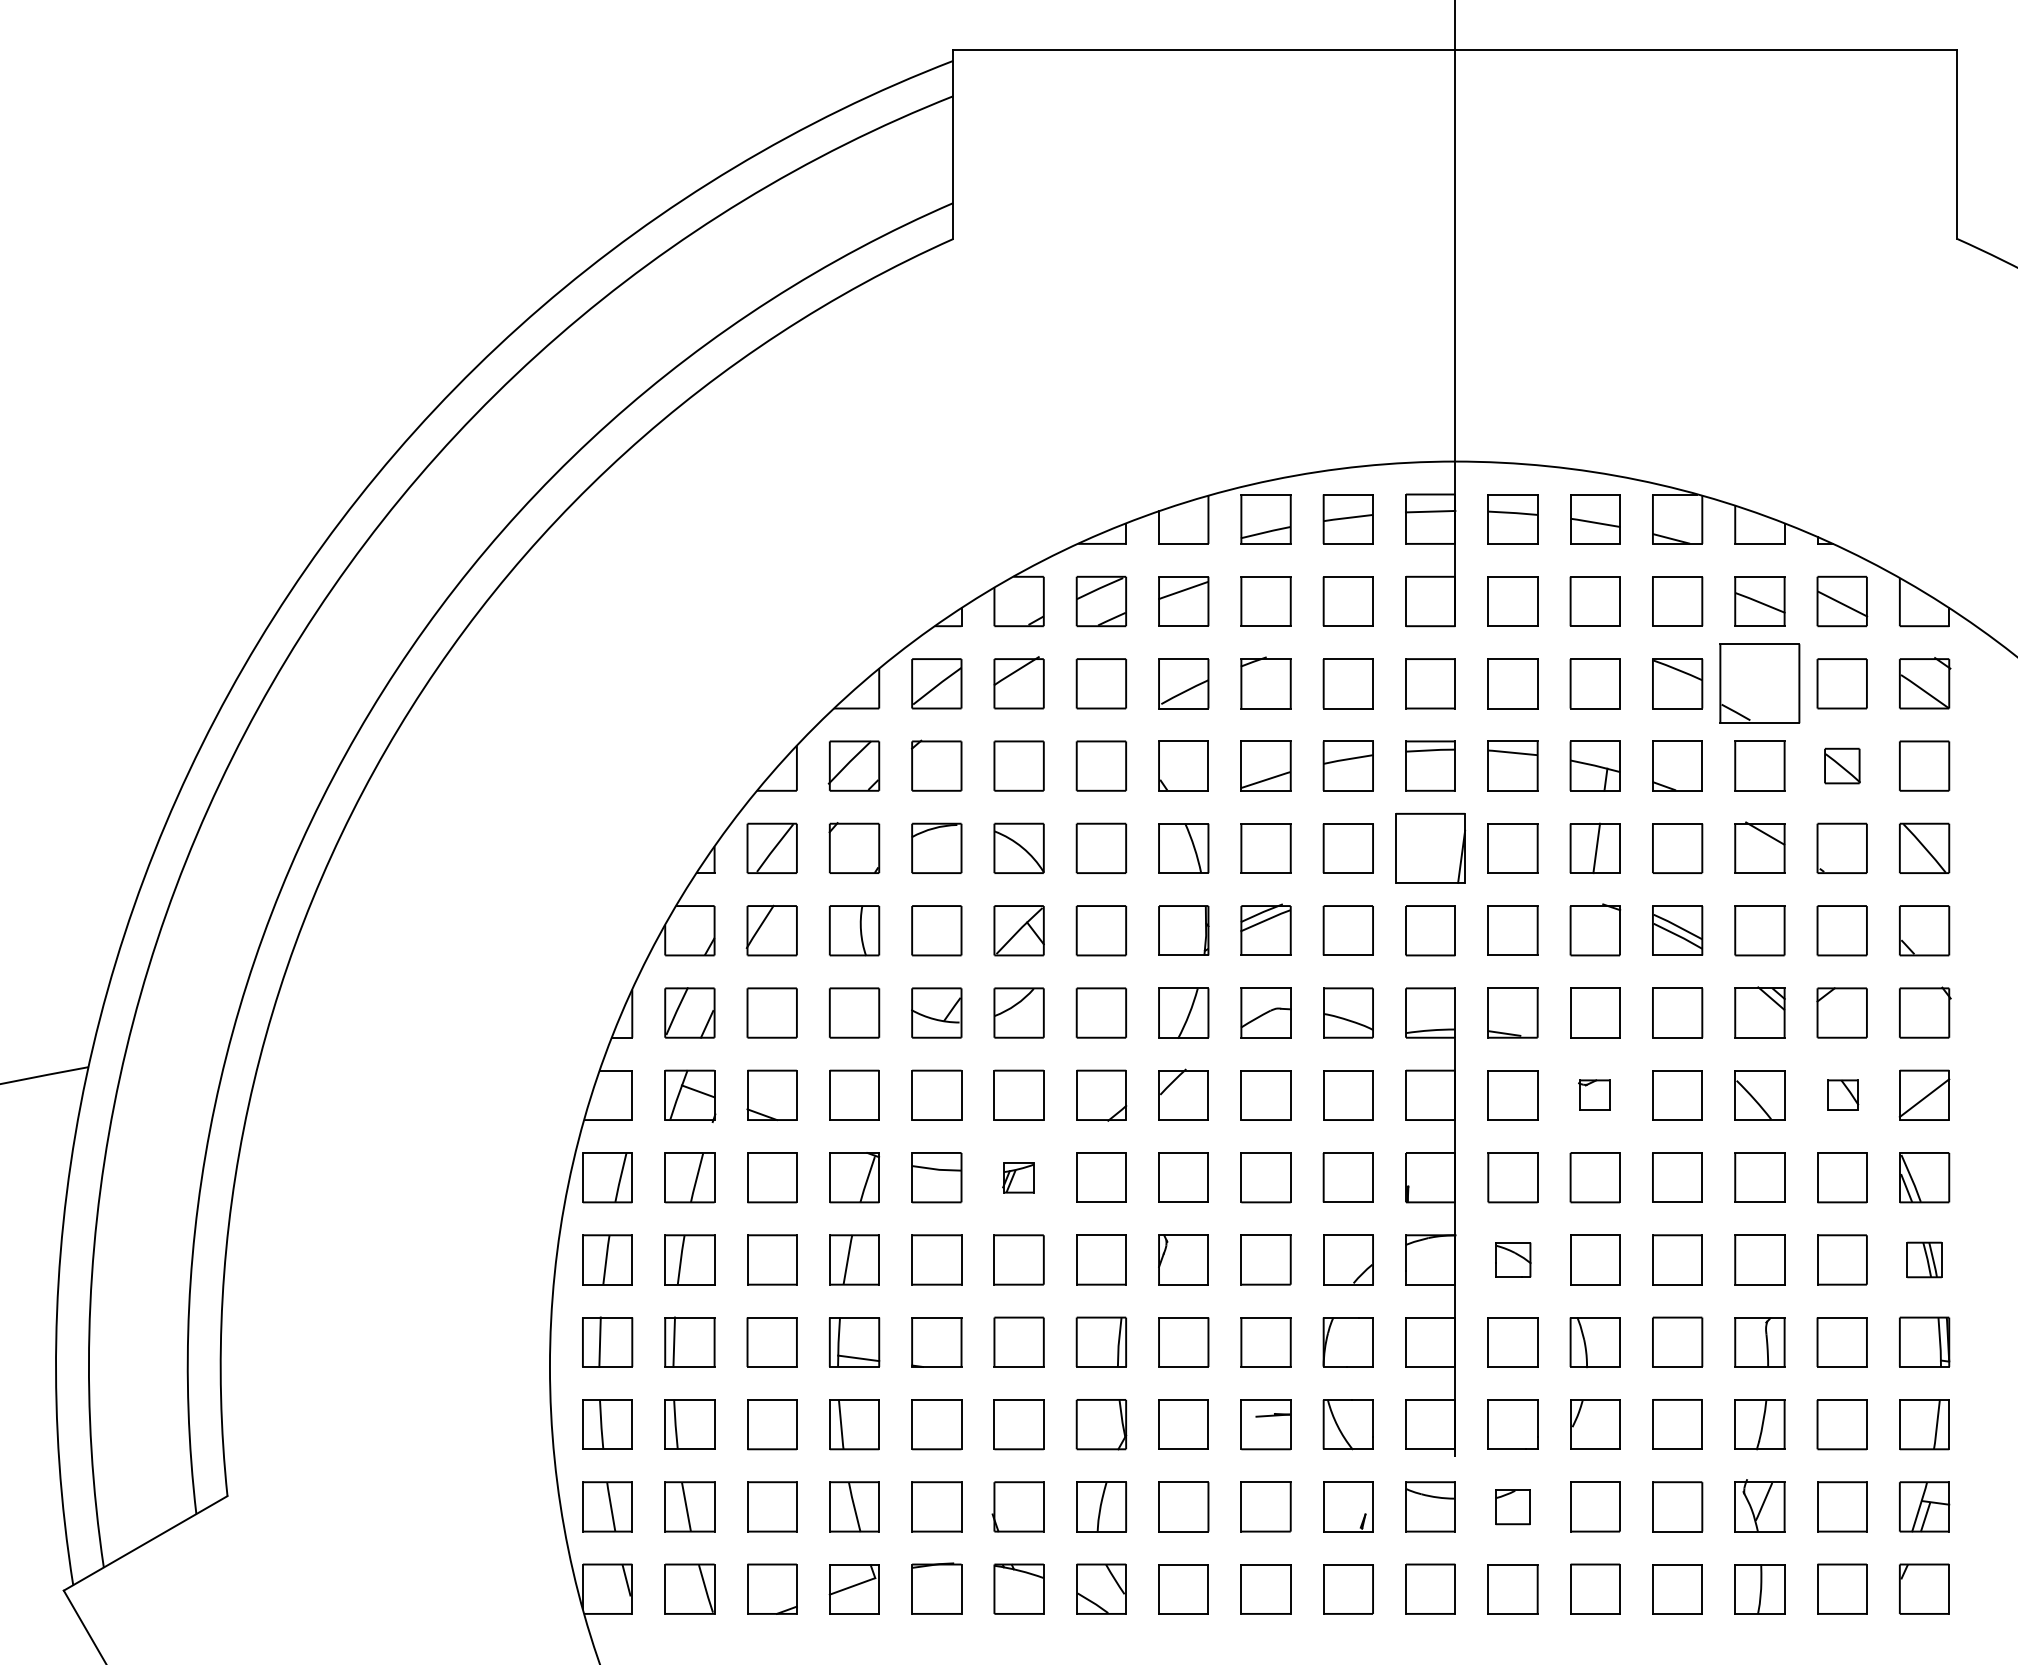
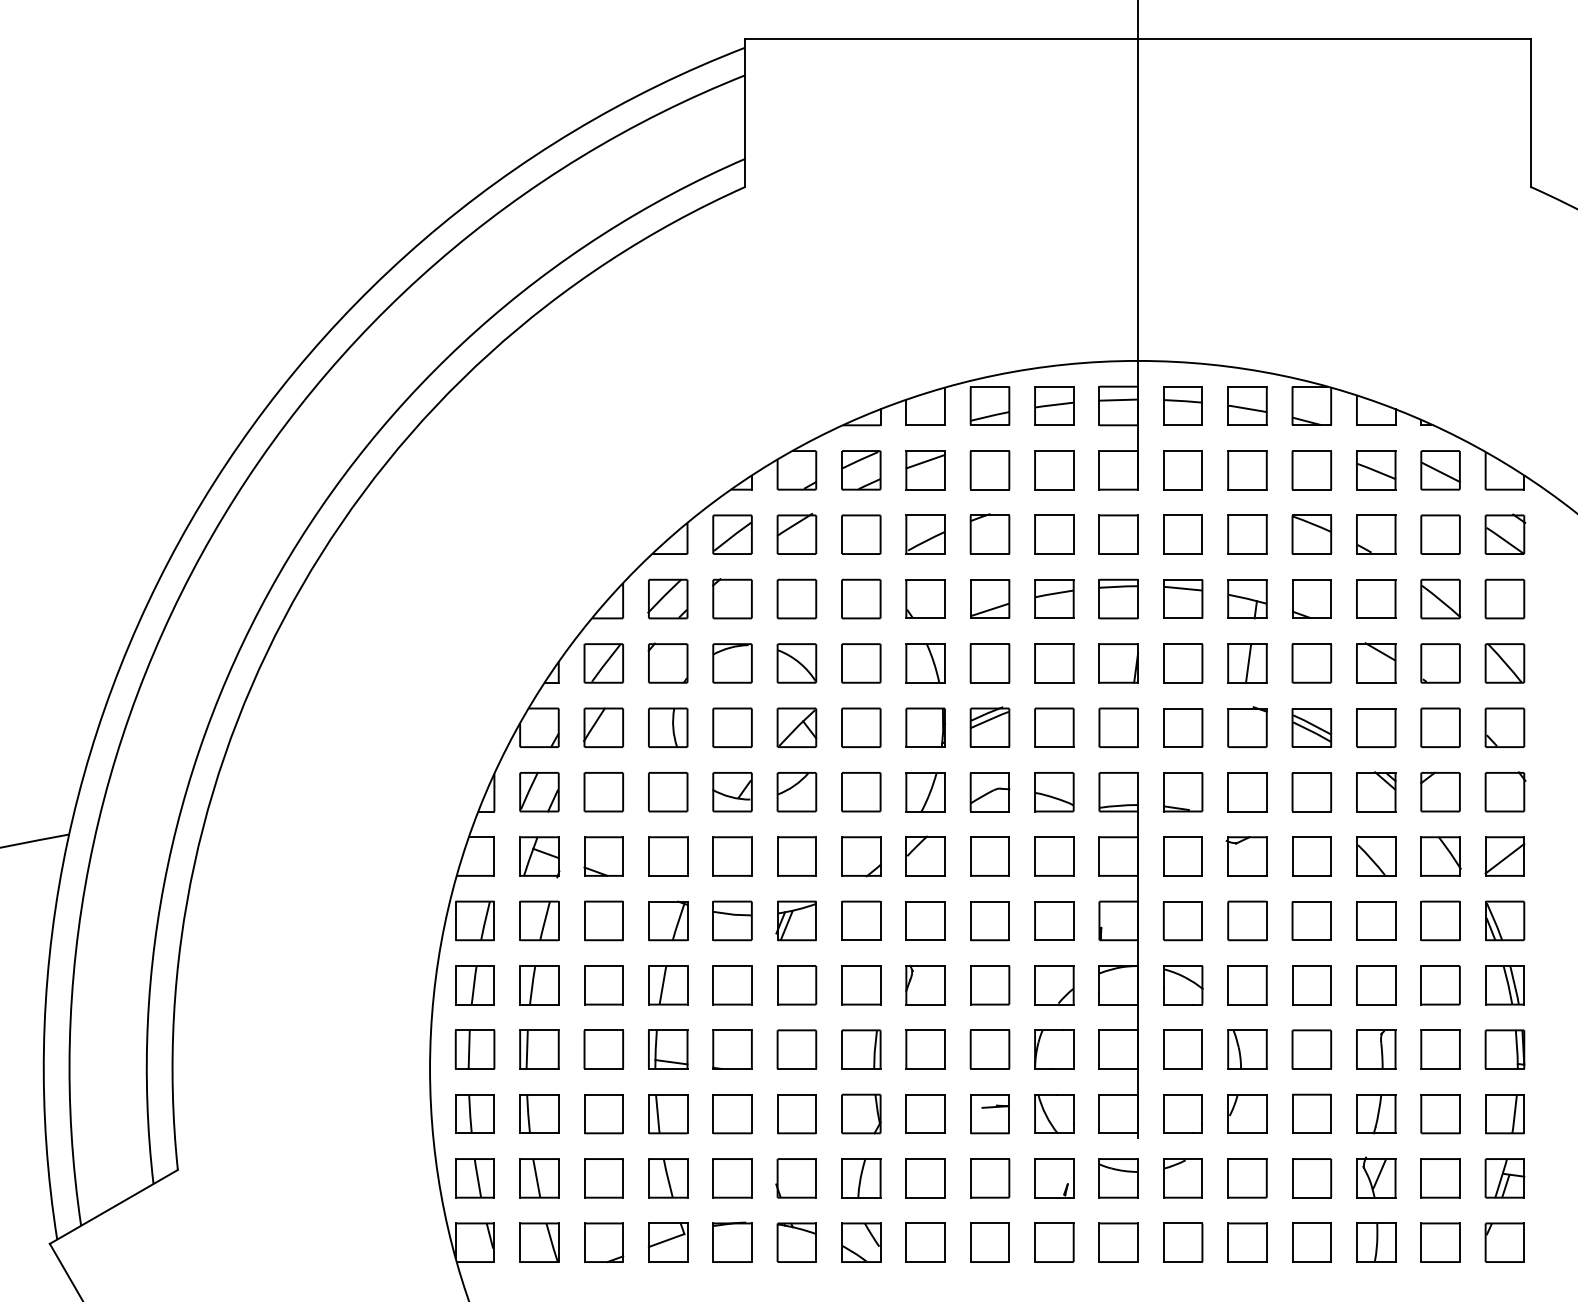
part: (1759, 683) -> (1375, 534), size x0.62
part: (1842, 765) -> (1440, 598), size x1.43
part: (1430, 848) -> (1118, 663), size x0.71
part: (1593, 1094) -> (1246, 855), size x1.67
part: (1843, 1094) -> (1441, 855), size x1.67
part: (1018, 1177) -> (796, 920), size x1.67
part: (1513, 1259) -> (1183, 984), size x1.43
part: (1924, 1259) -> (1504, 984), size x1.43
part: (1512, 1506) -> (1182, 1178), size x1.43

